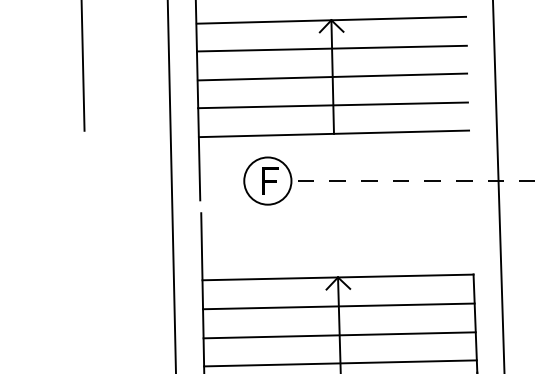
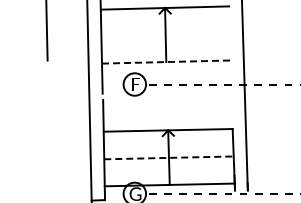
line: (332, 48) -> (165, 21), removed
line: (332, 75) -> (165, 34), removed
line: (332, 105) -> (165, 48), removed
line: (334, 134) -> (166, 62), solid -> dashed
line: (338, 305) -> (168, 143), removed
line: (338, 334) -> (168, 157), solid -> dashed
line: (340, 361) -> (169, 170), removed

